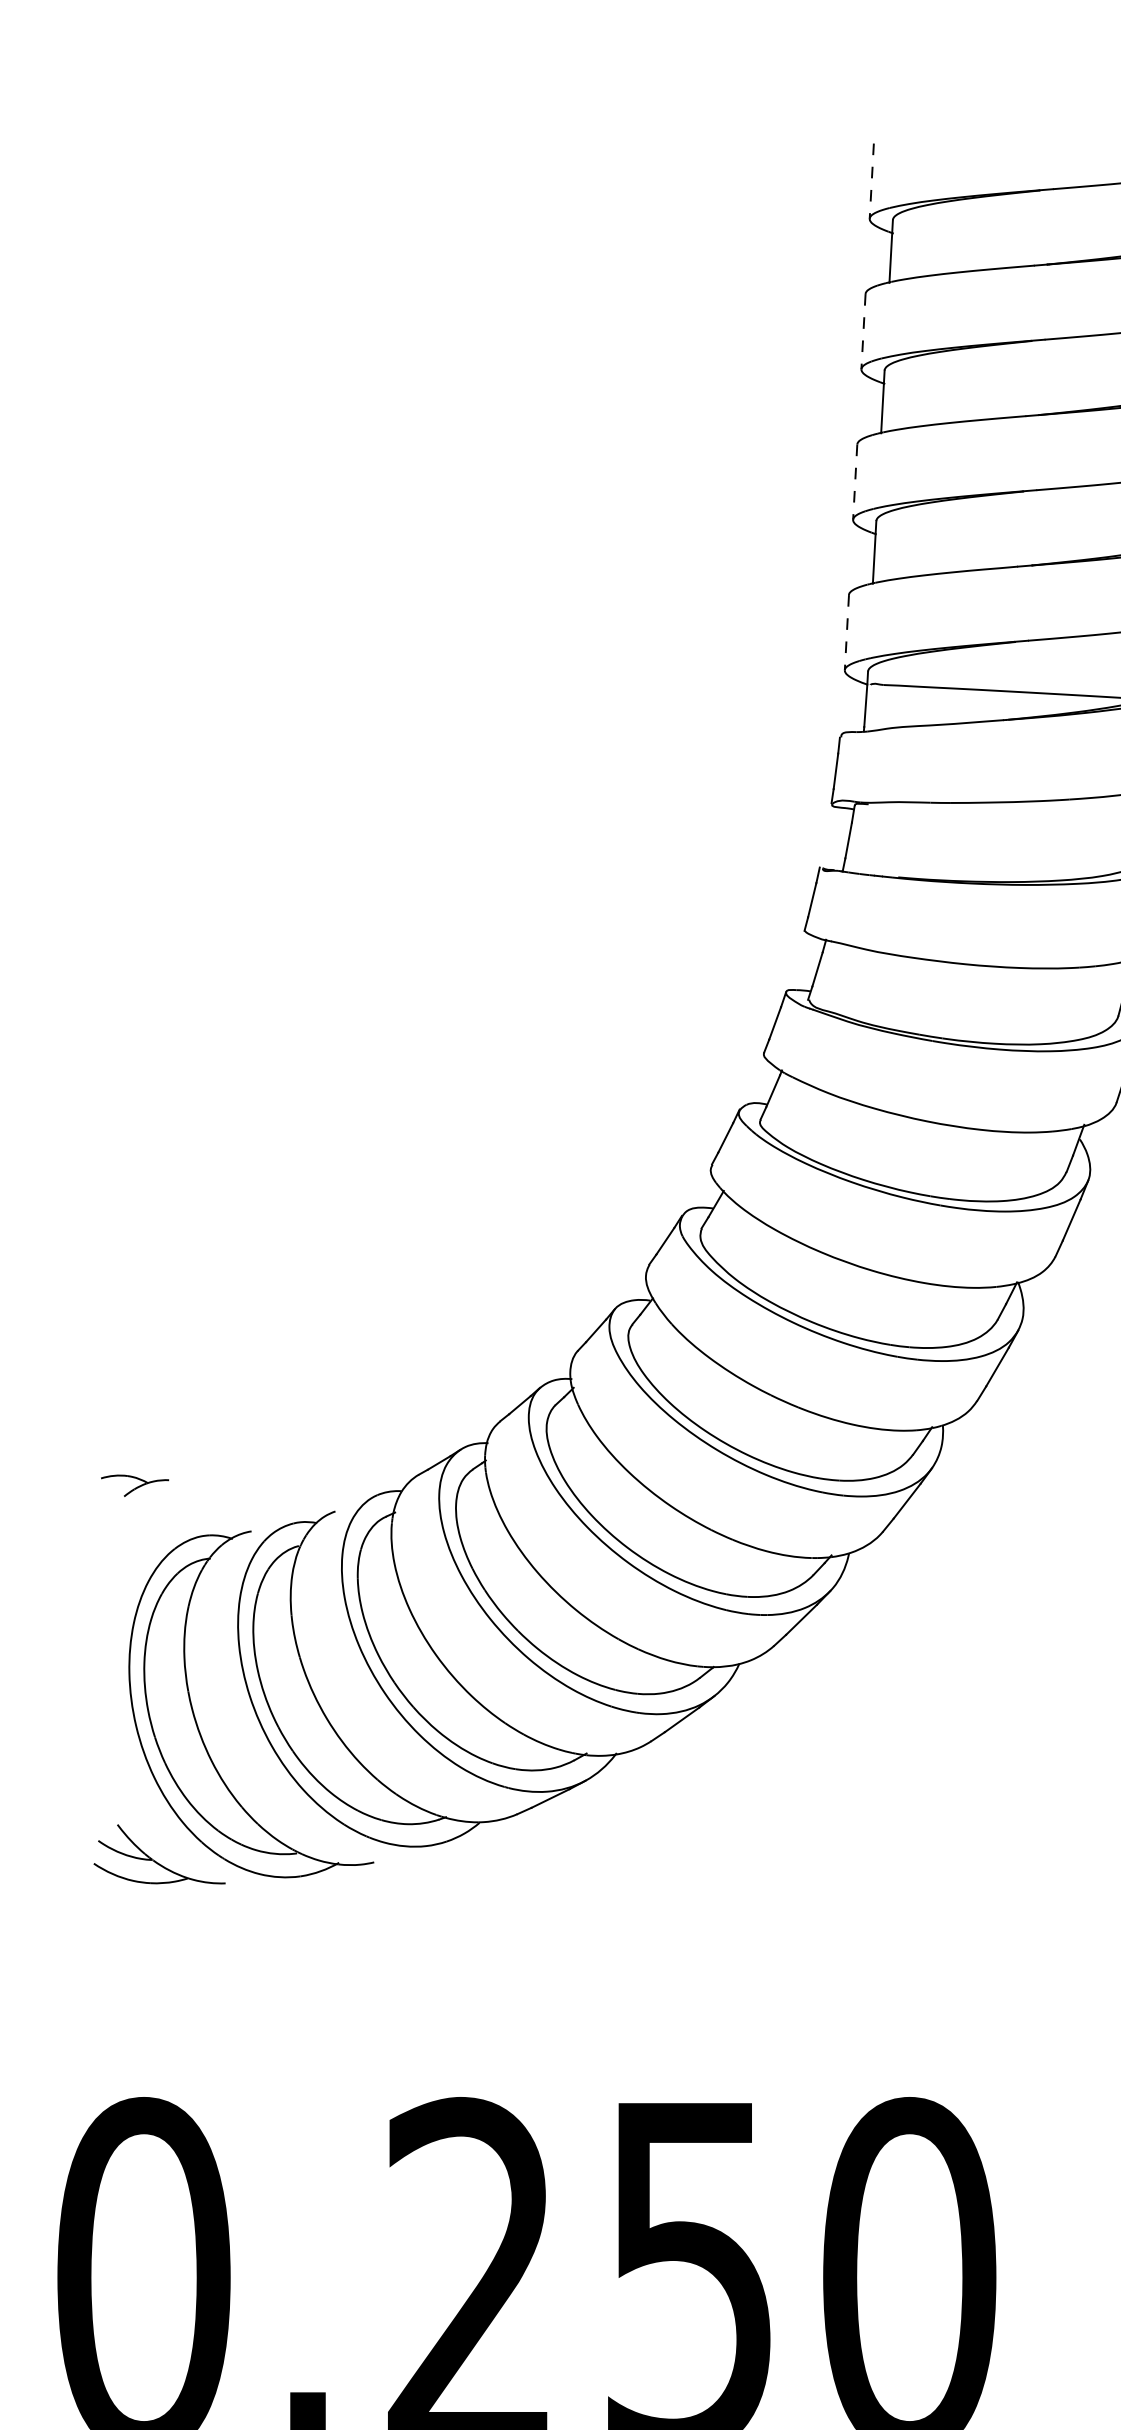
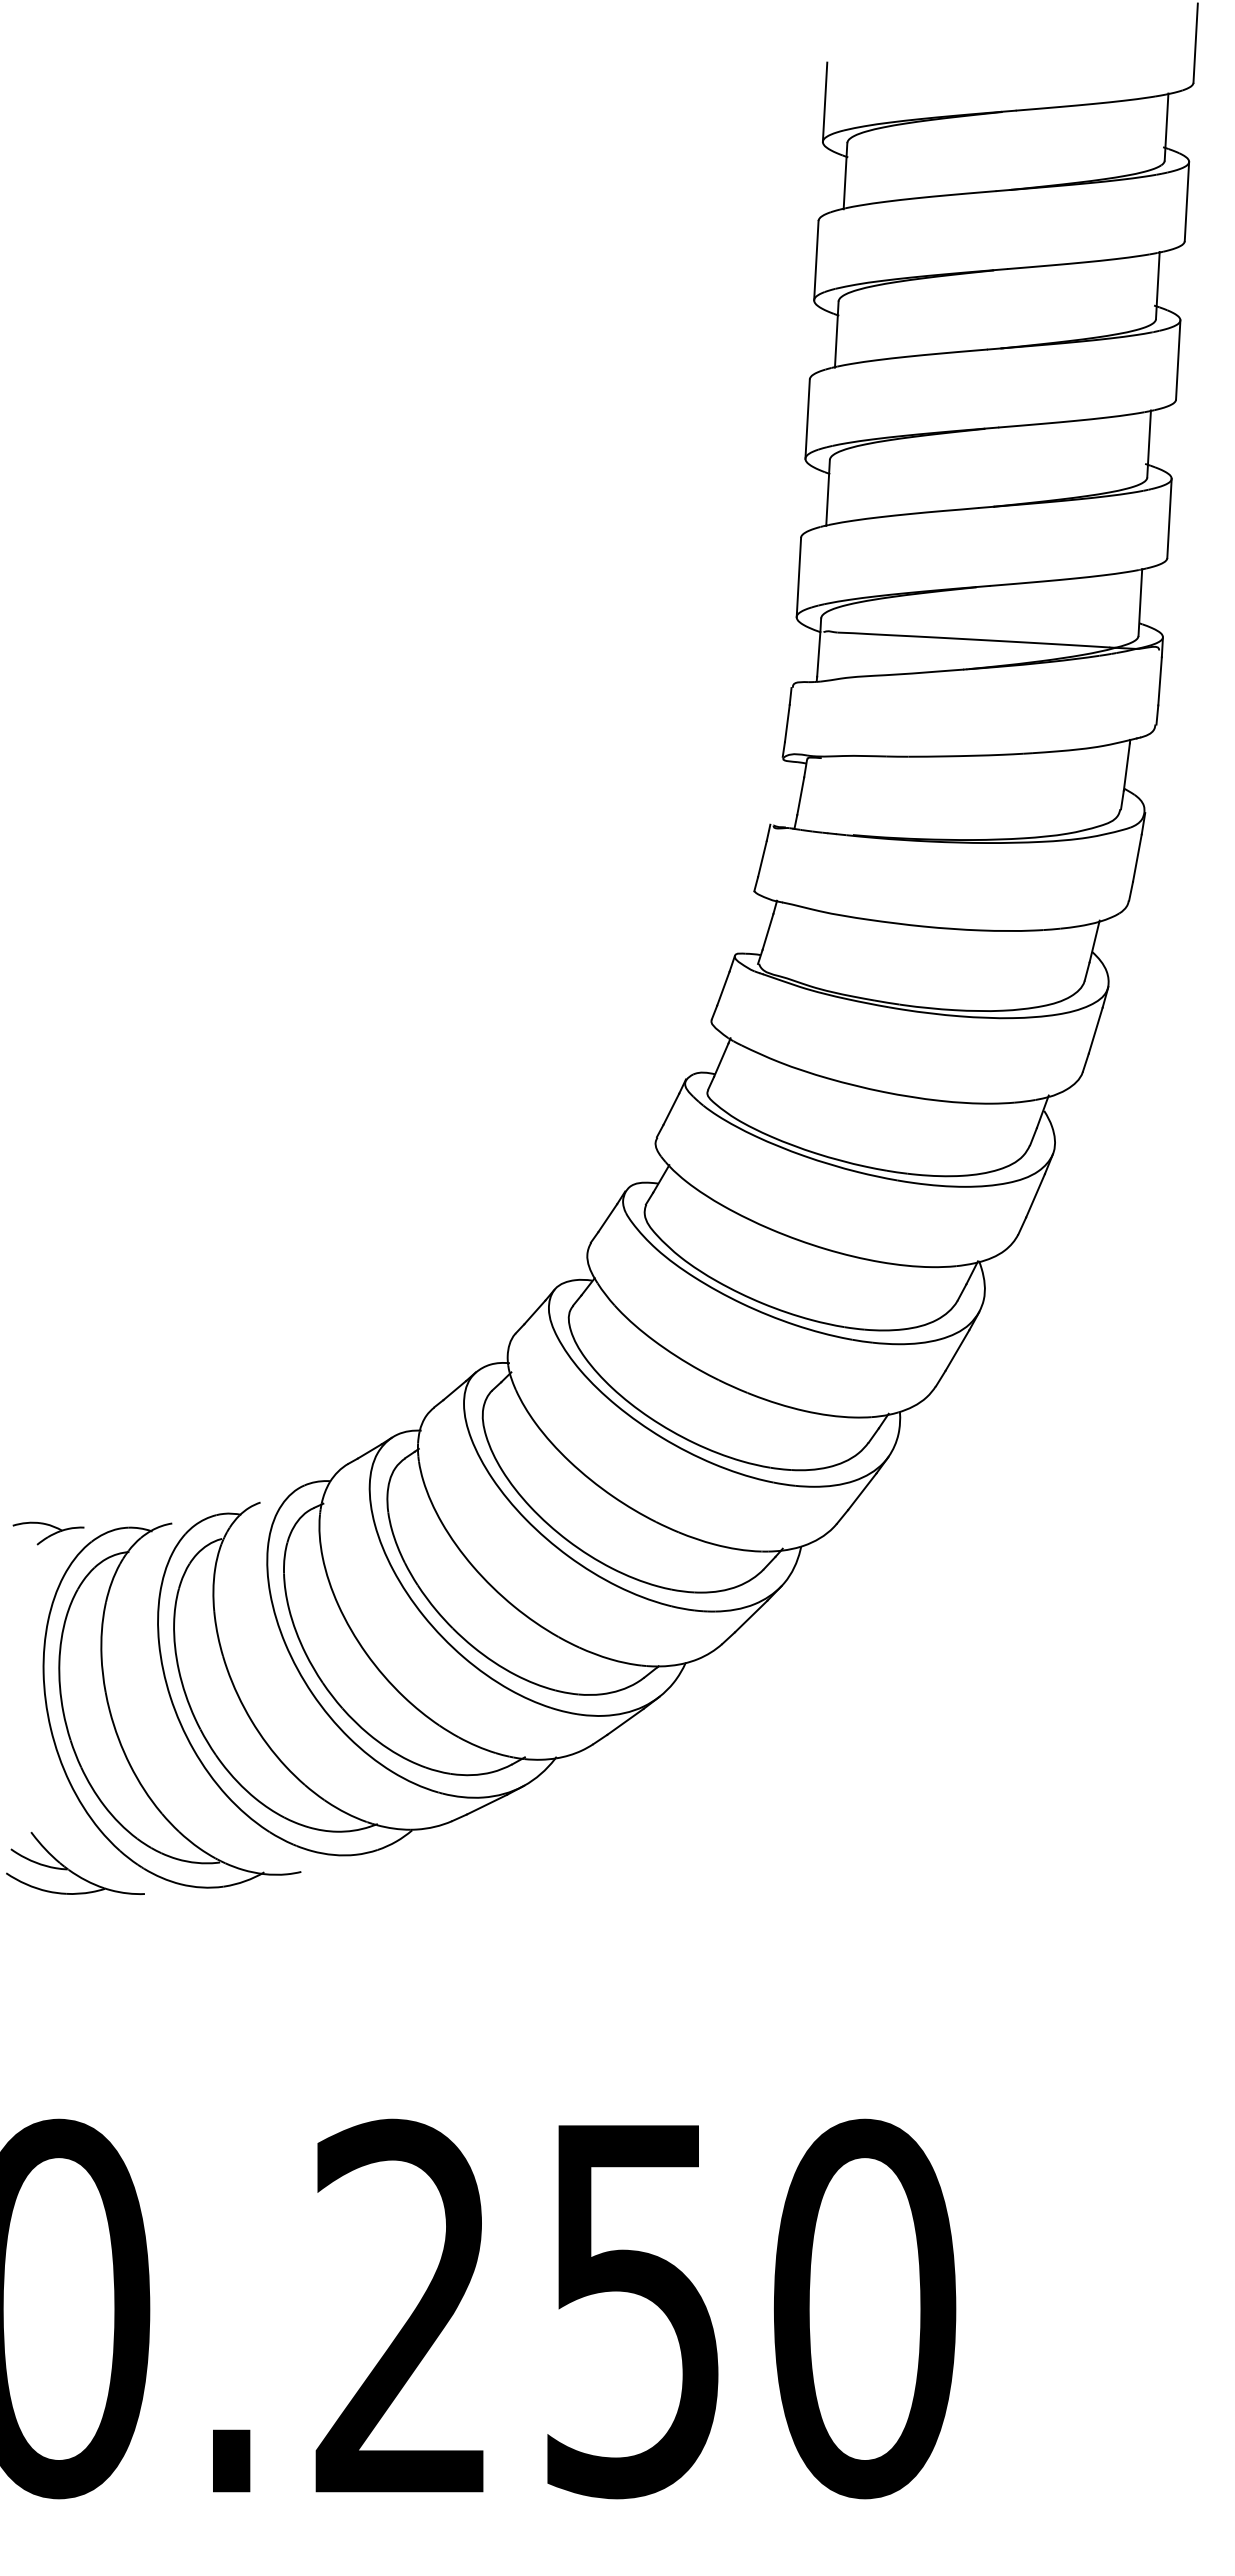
line: (872, 181) -> (825, 102), dashed -> solid
line: (863, 331) -> (816, 260), dashed -> solid
line: (855, 482) -> (807, 419), dashed -> solid
line: (846, 632) -> (798, 577), dashed -> solid
part: (134, 1485) -> (48, 1533), moved

